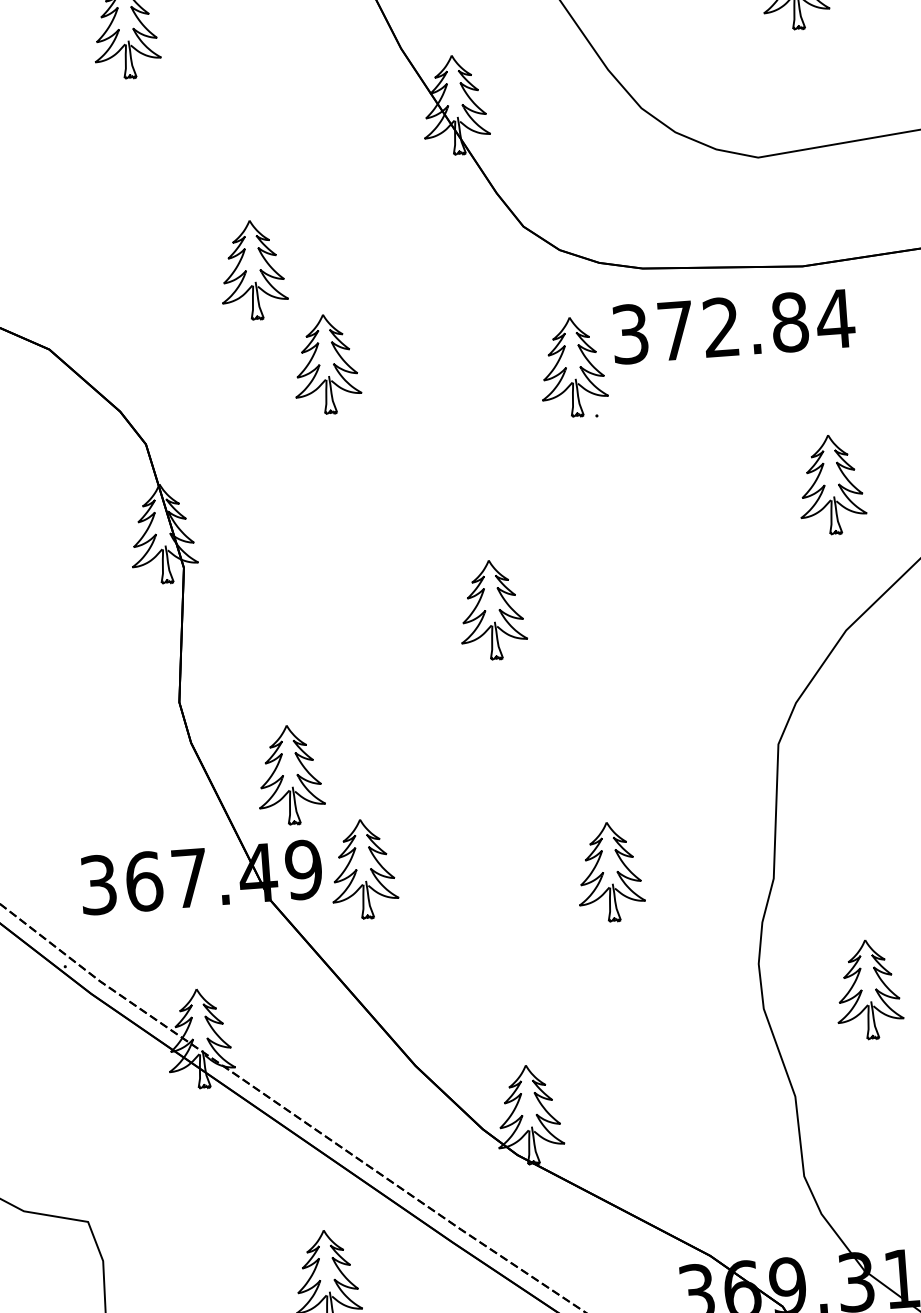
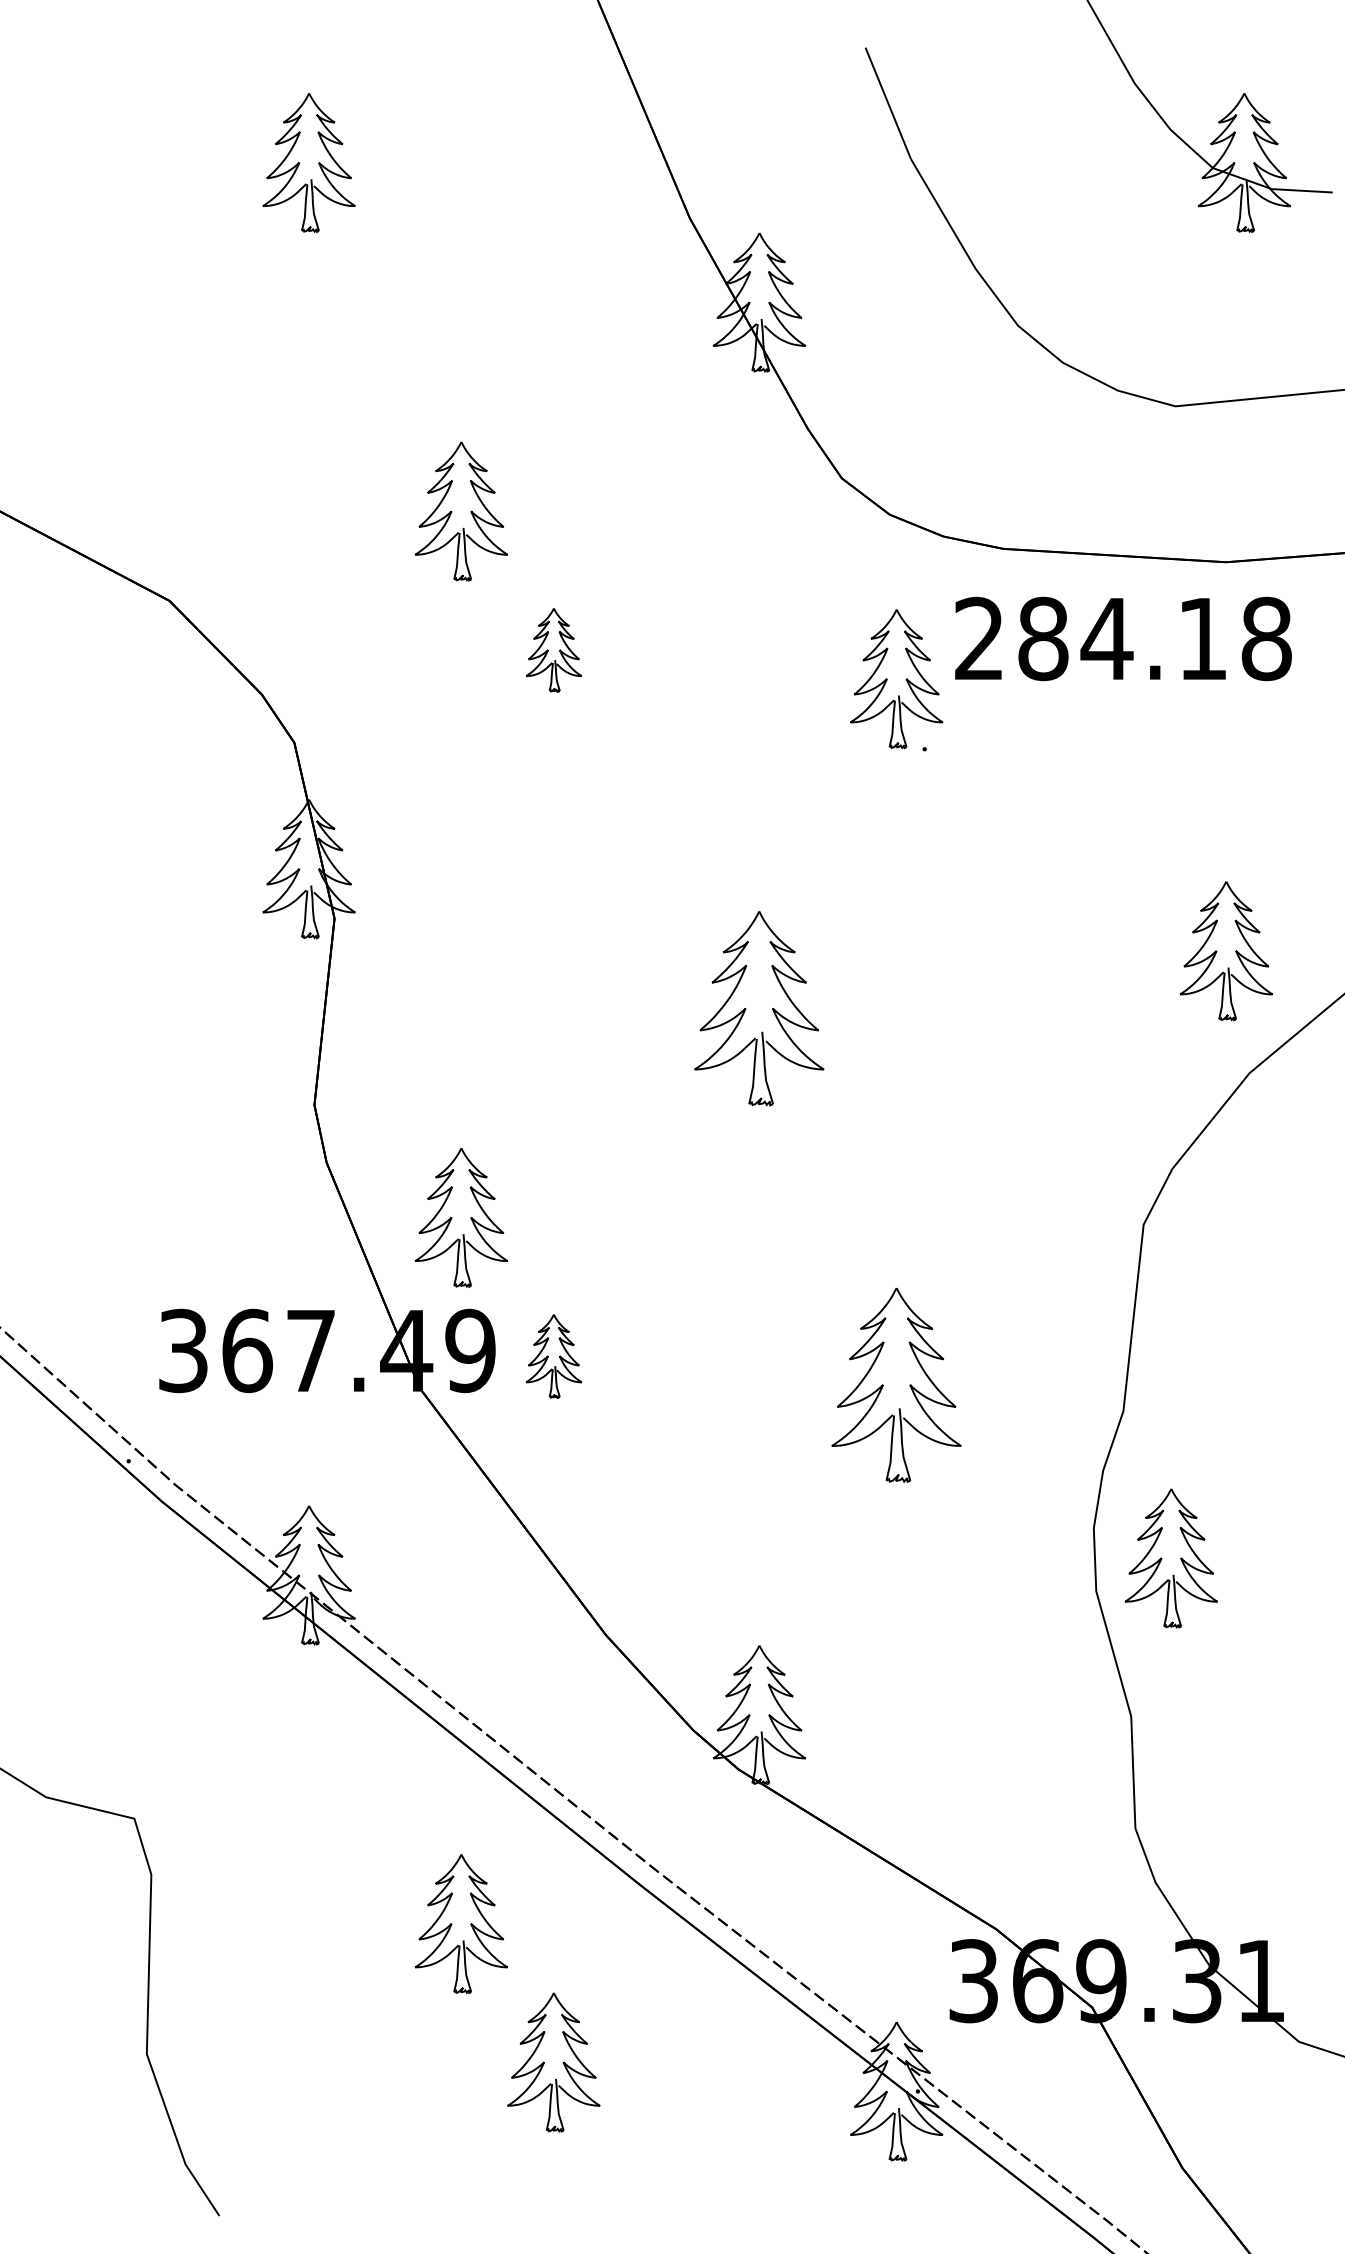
text: (733, 326) -> (1124, 638), 372.84 -> 284.18
part: (326, 364) -> (553, 650), size x0.6
part: (831, 485) -> (1225, 951), moved
part: (492, 609) -> (759, 1008), size x1.4
part: (363, 869) -> (553, 1356), size x0.6
part: (610, 872) -> (896, 1385), size x1.4
part: (868, 989) -> (1170, 1558), moved

